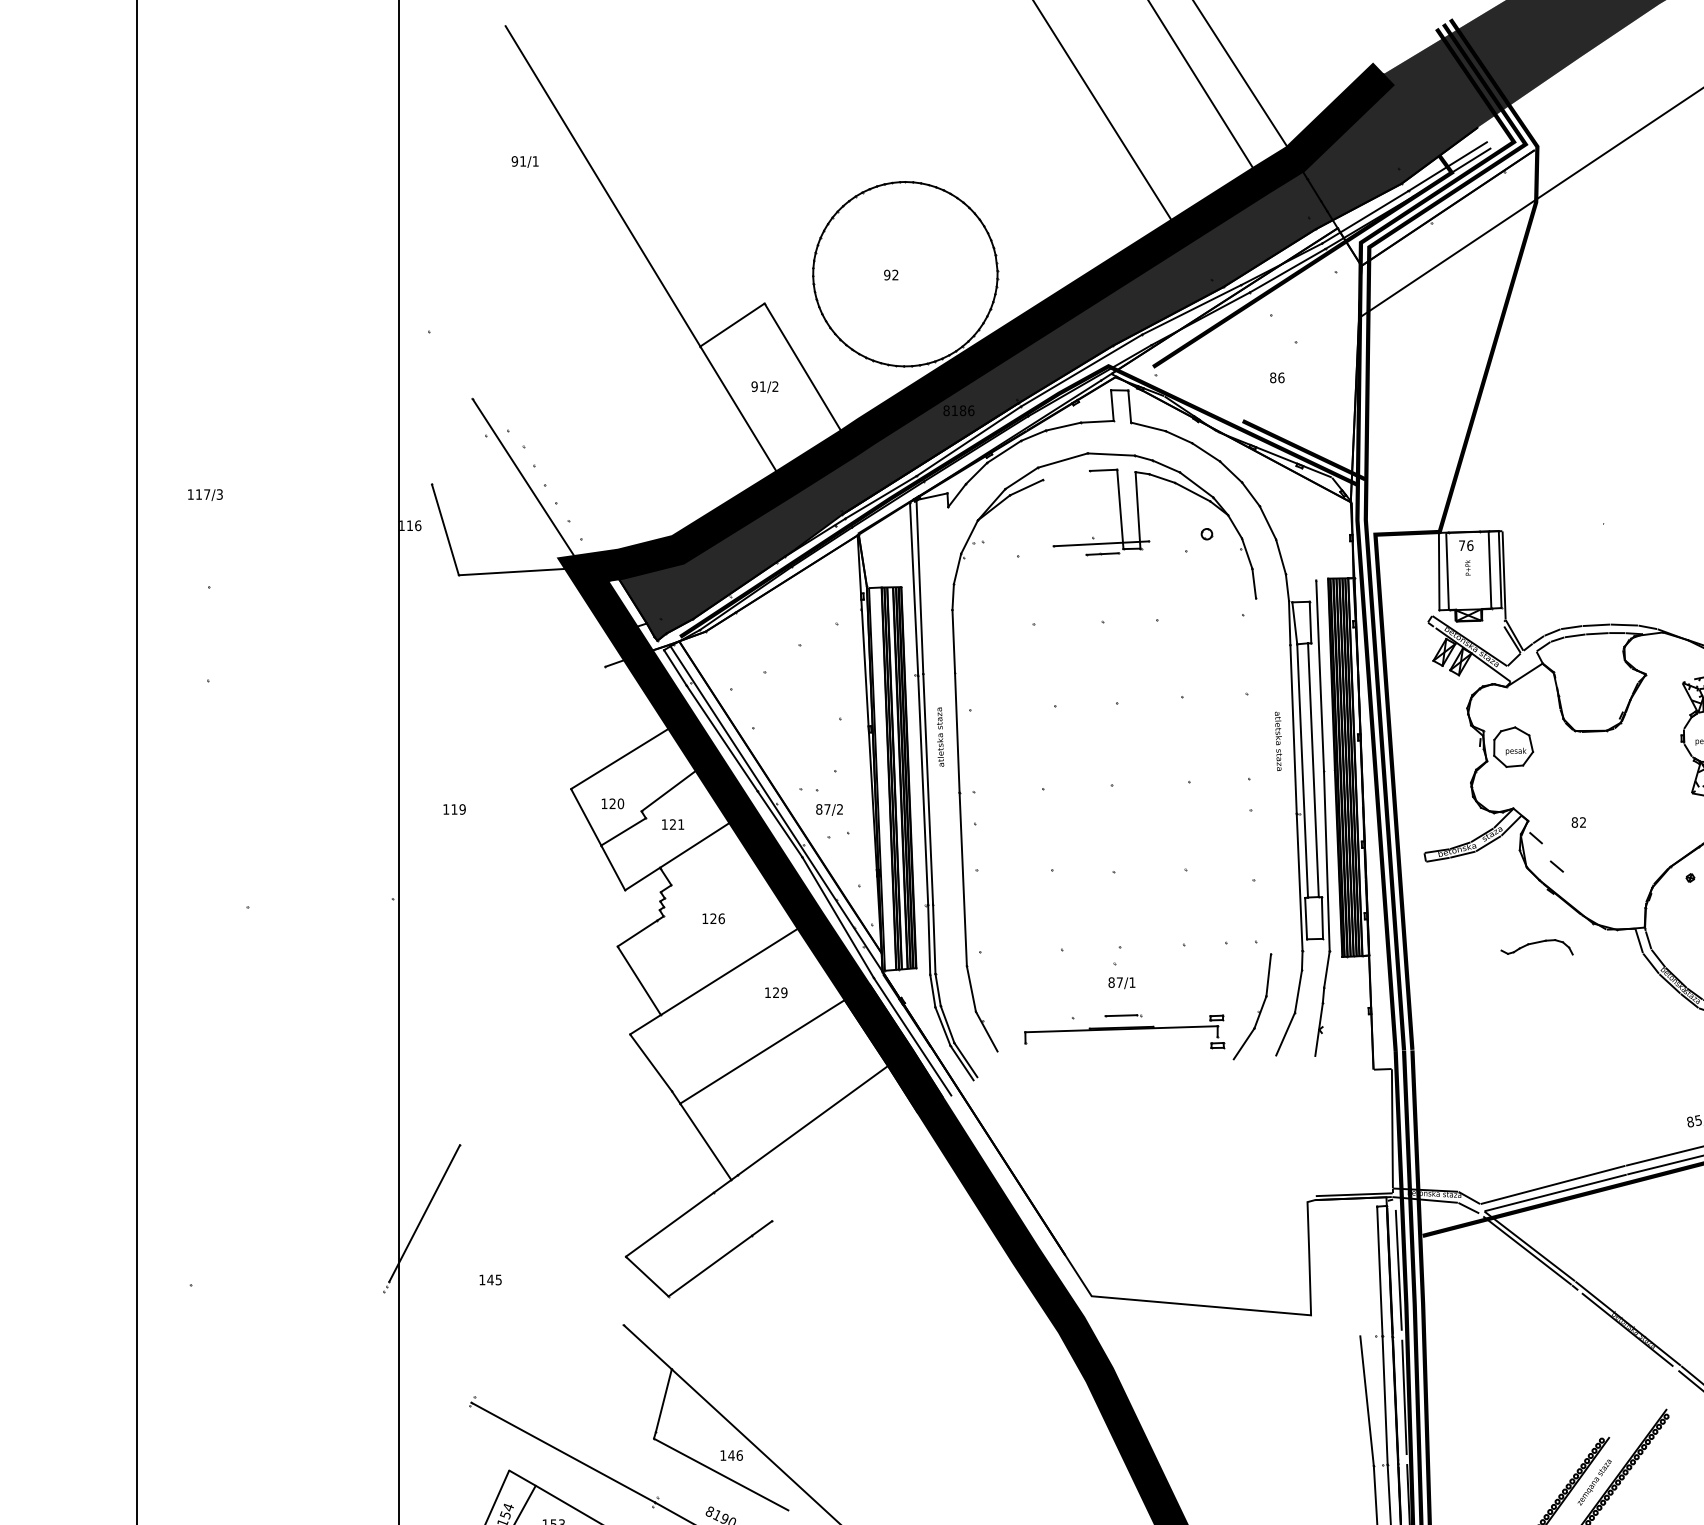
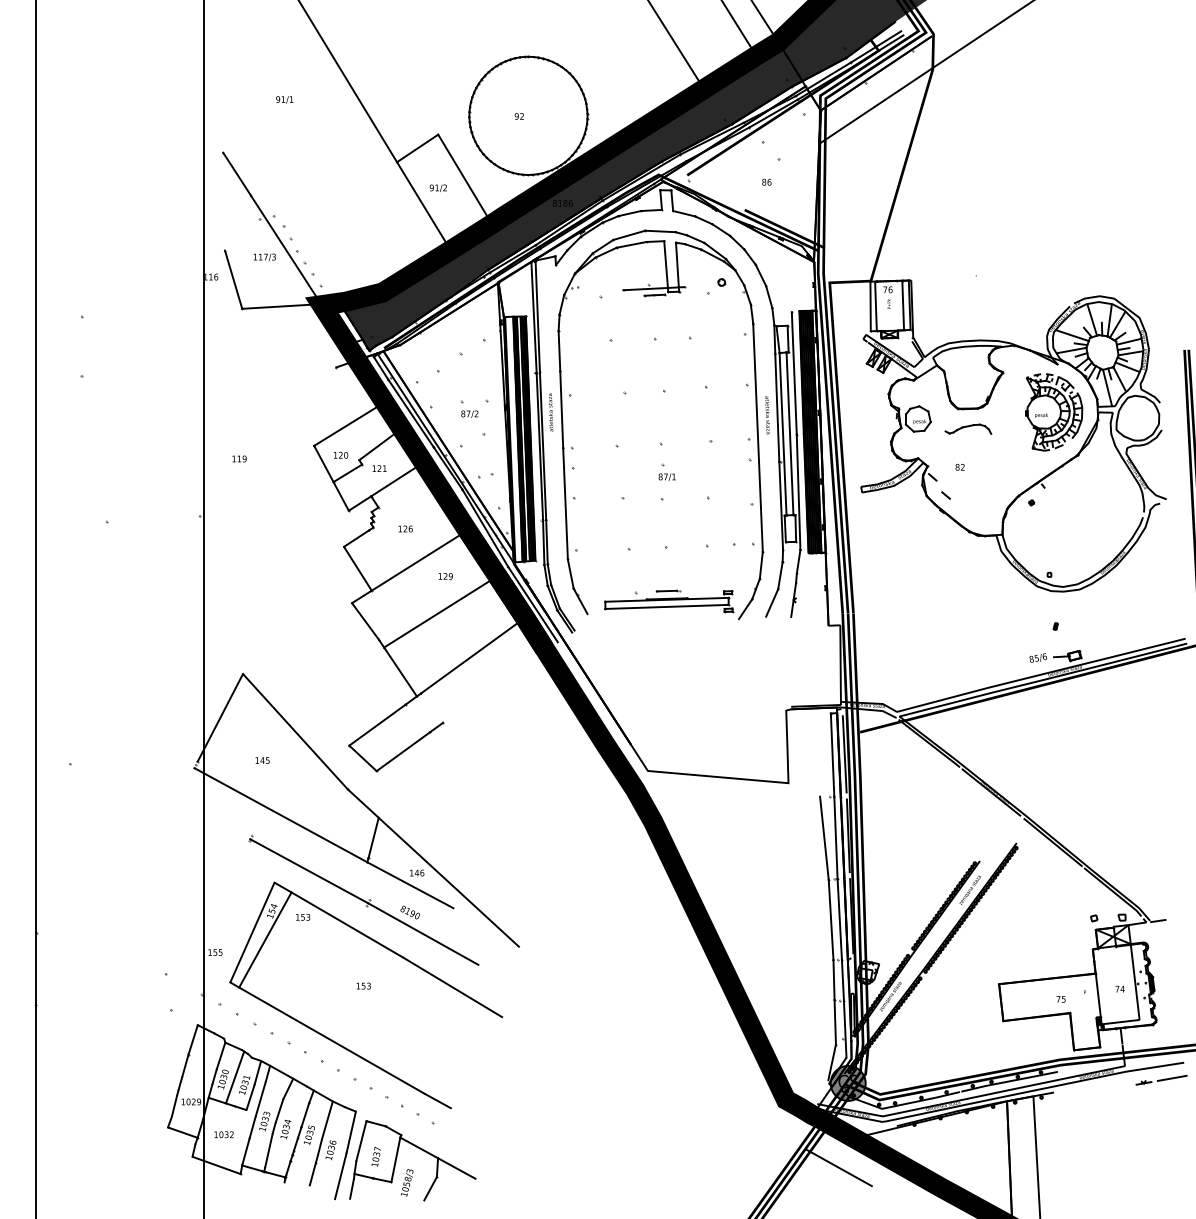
text: (524, 161) -> (284, 99), moved
line: (449, 364) -> (236, 173), added
line: (1066, 474) -> (631, 244), added
text: (204, 493) -> (264, 256), moved
line: (1262, 775) -> (757, 437), added
part: (829, 800) -> (469, 408), moved
part: (1537, 946) -> (968, 428), moved
part: (1120, 974) -> (666, 471), moved
line: (1120, 1039) -> (666, 606), added
line: (541, 1234) -> (295, 731), added
line: (518, 1365) -> (280, 815), added

